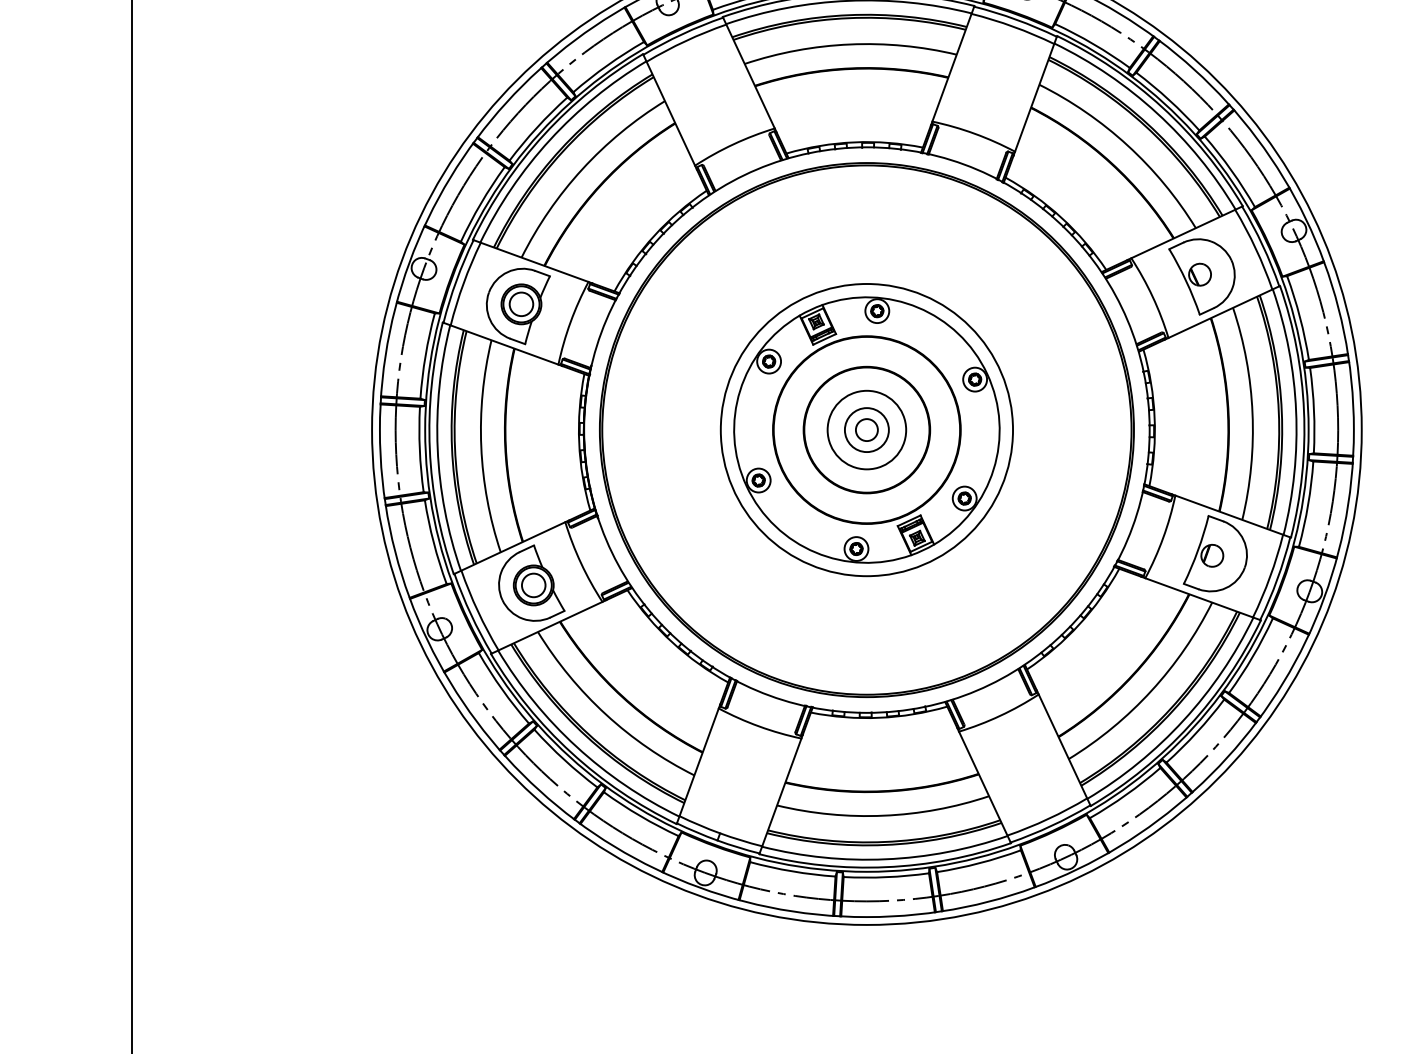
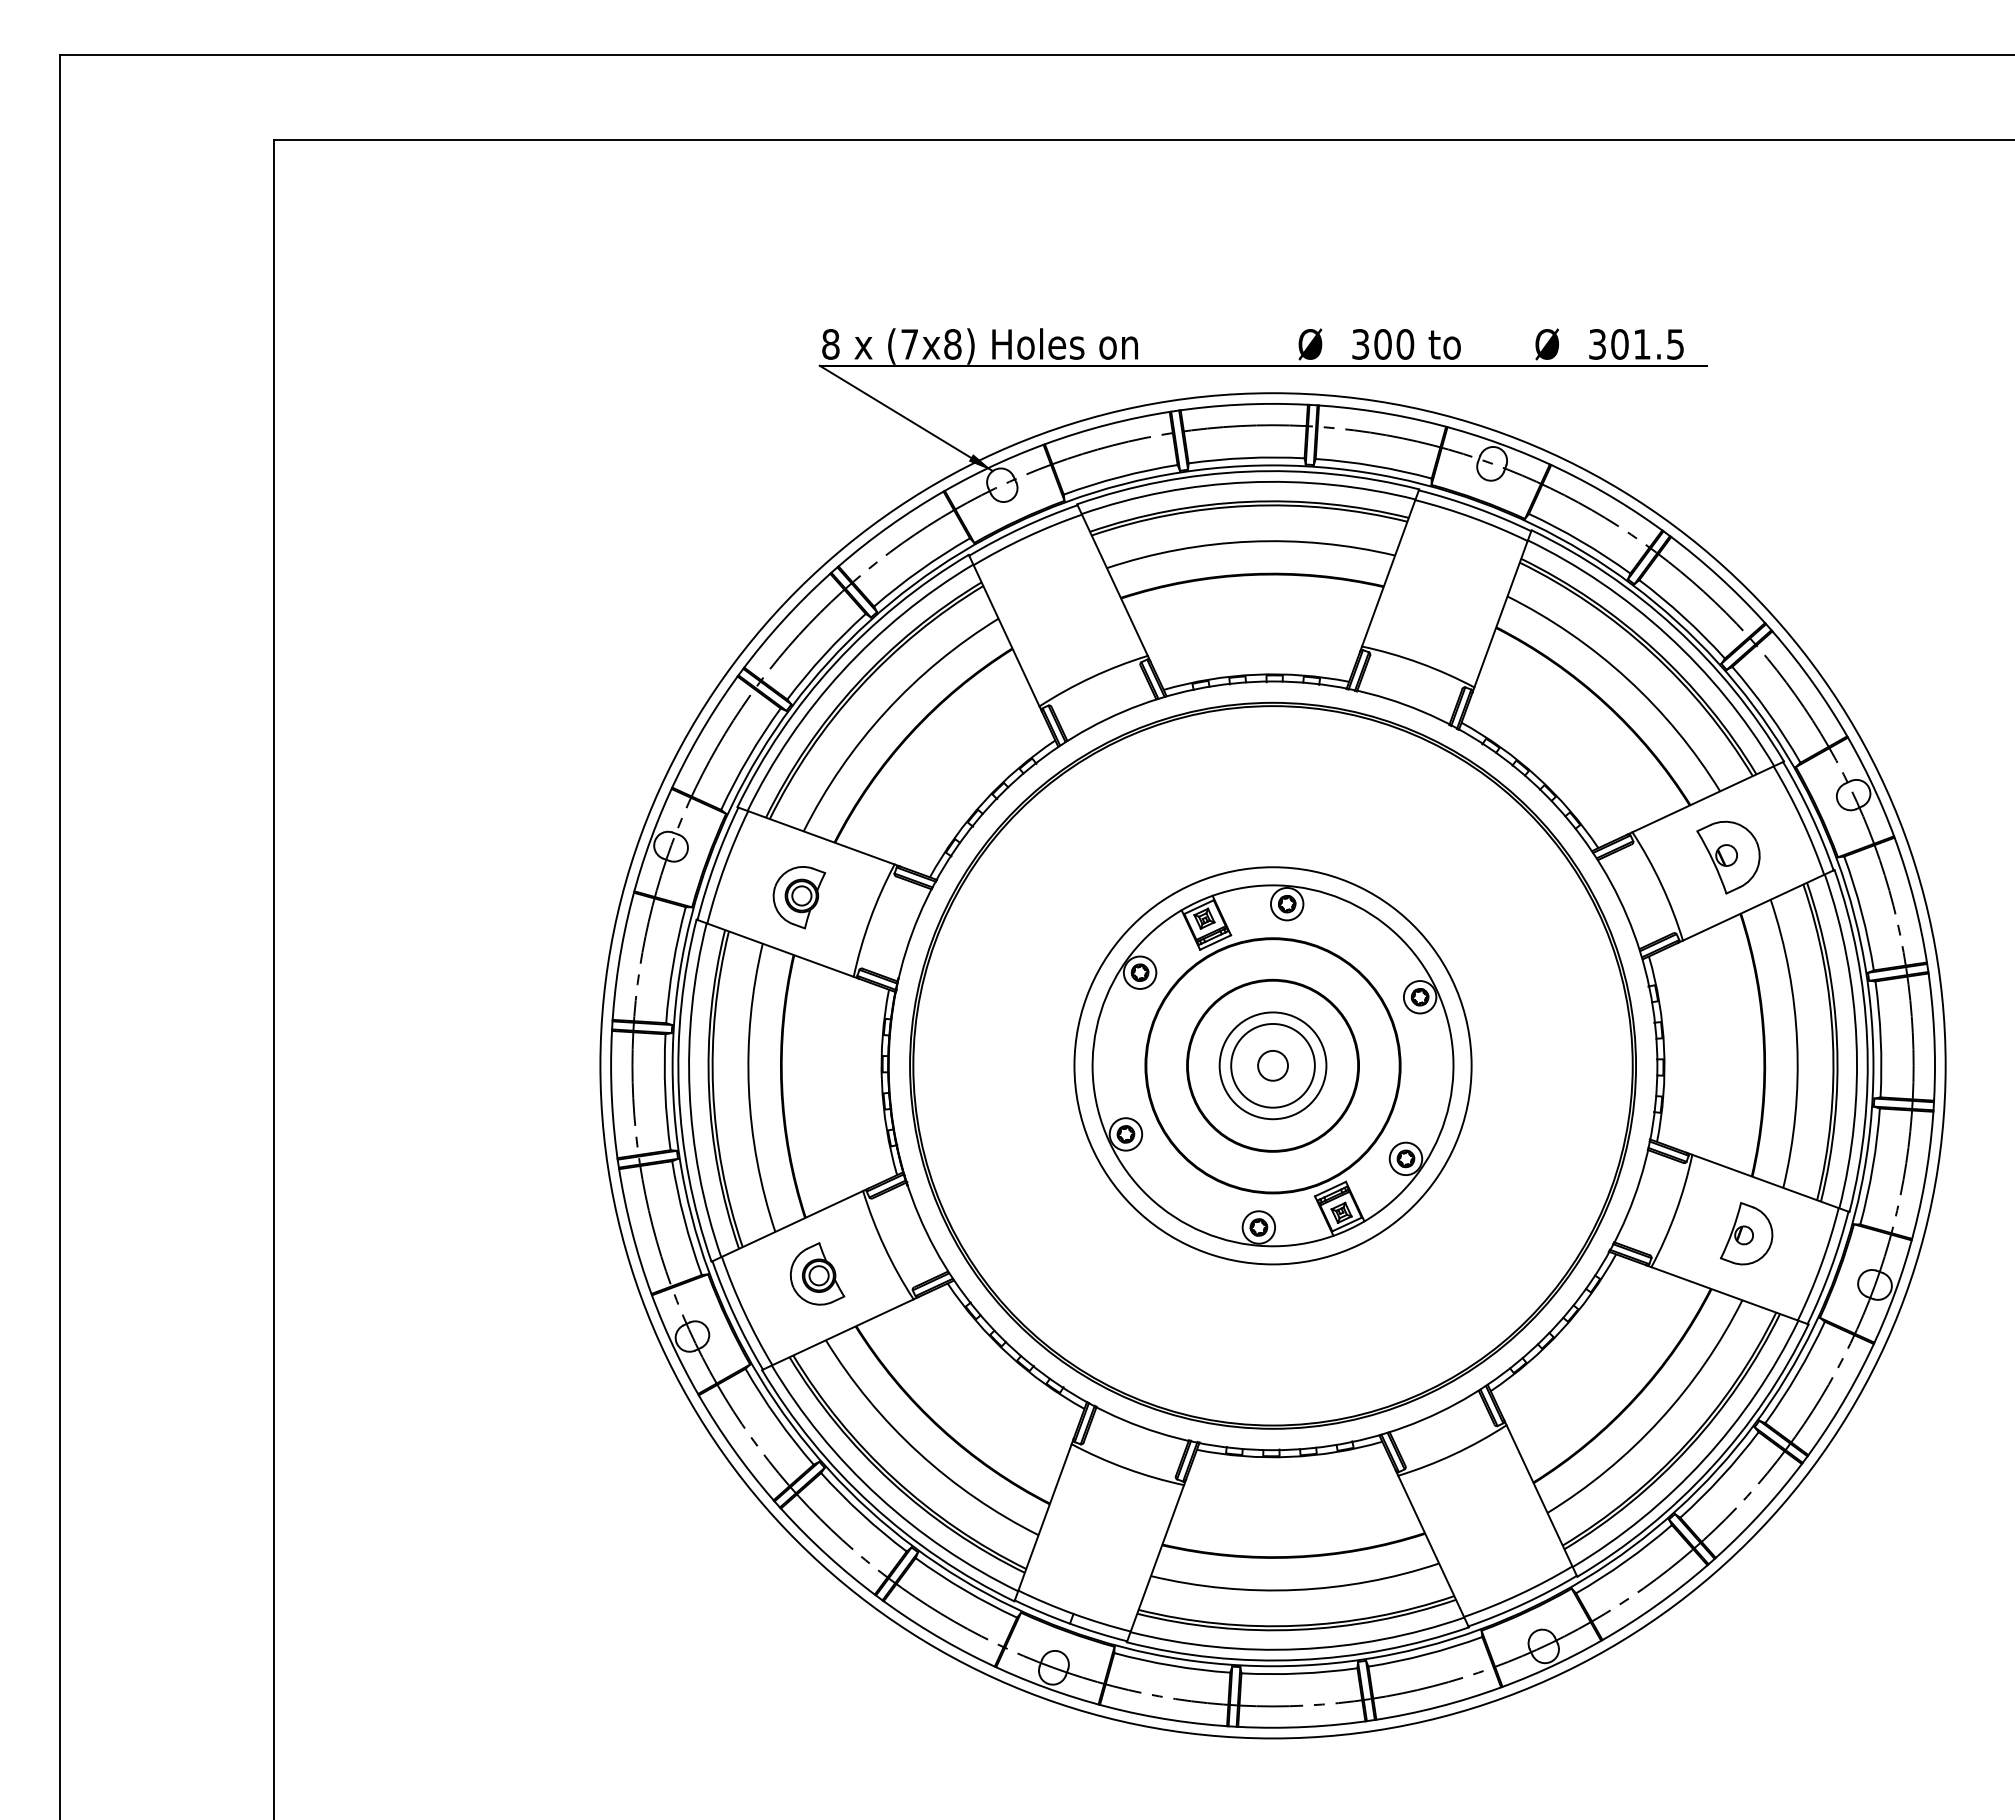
part: (1201, 276) -> (1728, 857), size x0.7
part: (518, 306) -> (799, 897), size x0.6
circle: (866, 429) -> (1272, 1065), size x1.4
part: (1215, 553) -> (1746, 1233), size x0.6
part: (531, 582) -> (817, 1273), size x0.6

